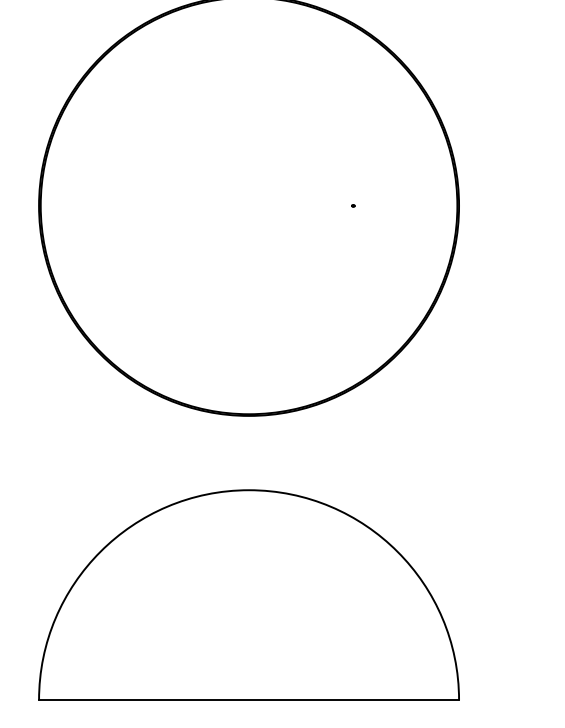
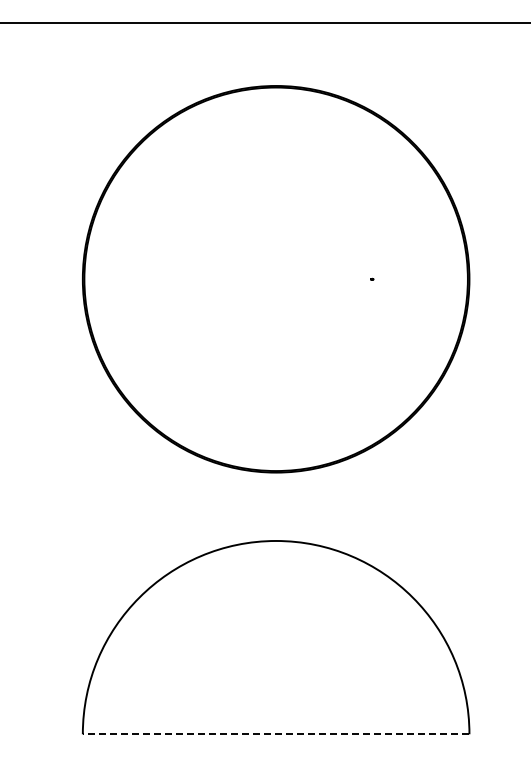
line: (248, 700) -> (275, 734), solid -> dashed

